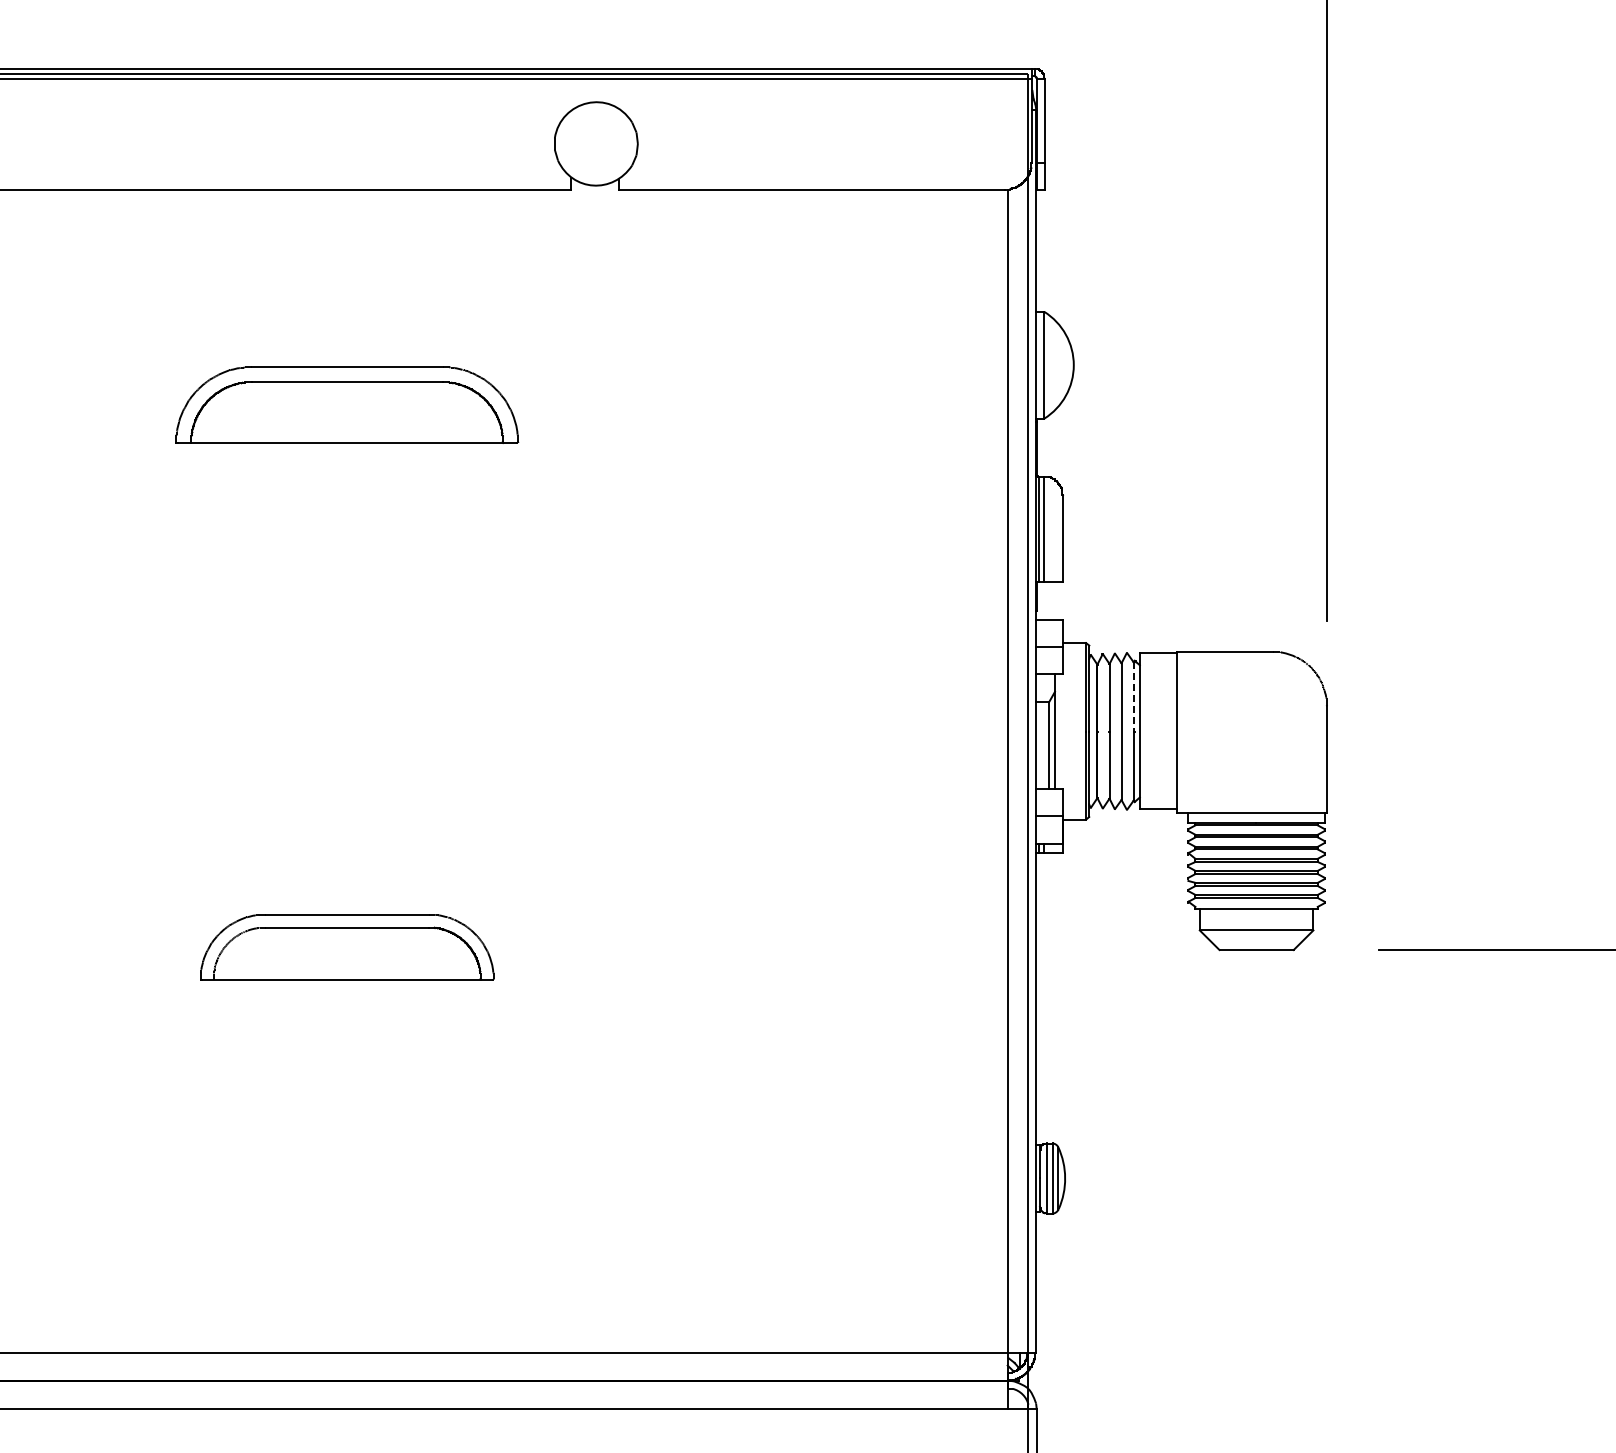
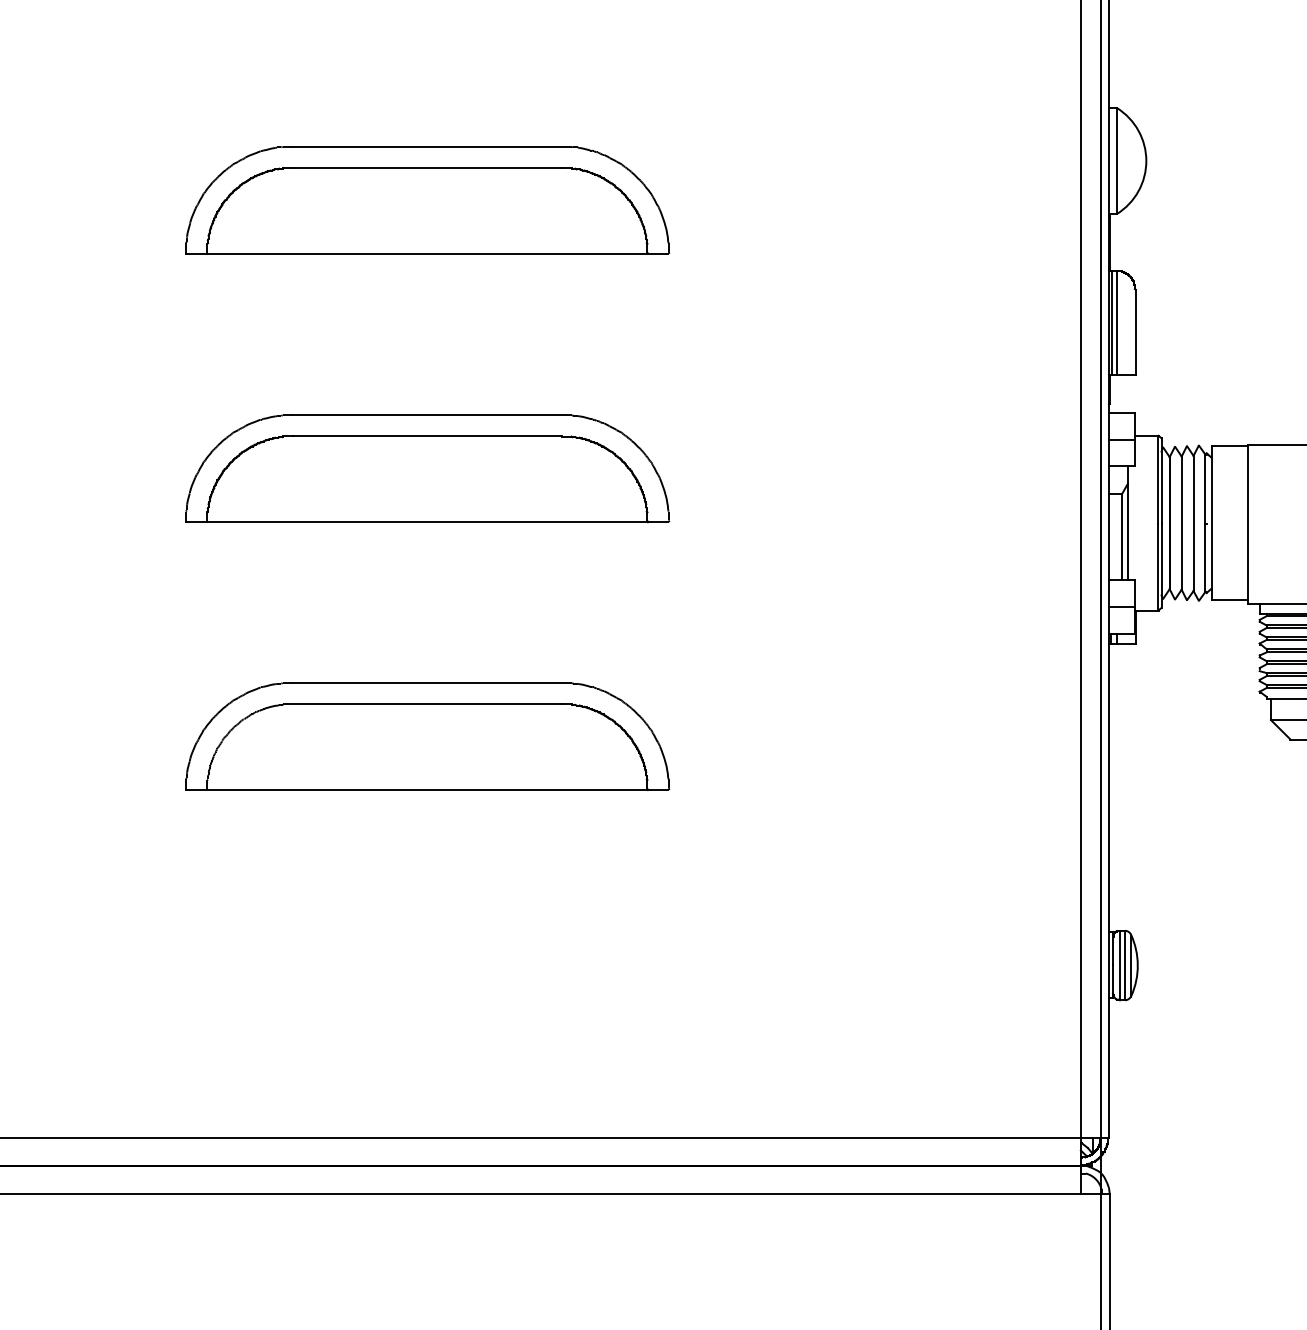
part: (347, 405) -> (427, 200), size x1.43
part: (347, 676) -> (427, 468), added
line: (1133, 696) -> (1205, 488), dashed -> solid
part: (347, 947) -> (427, 736), size x1.67

